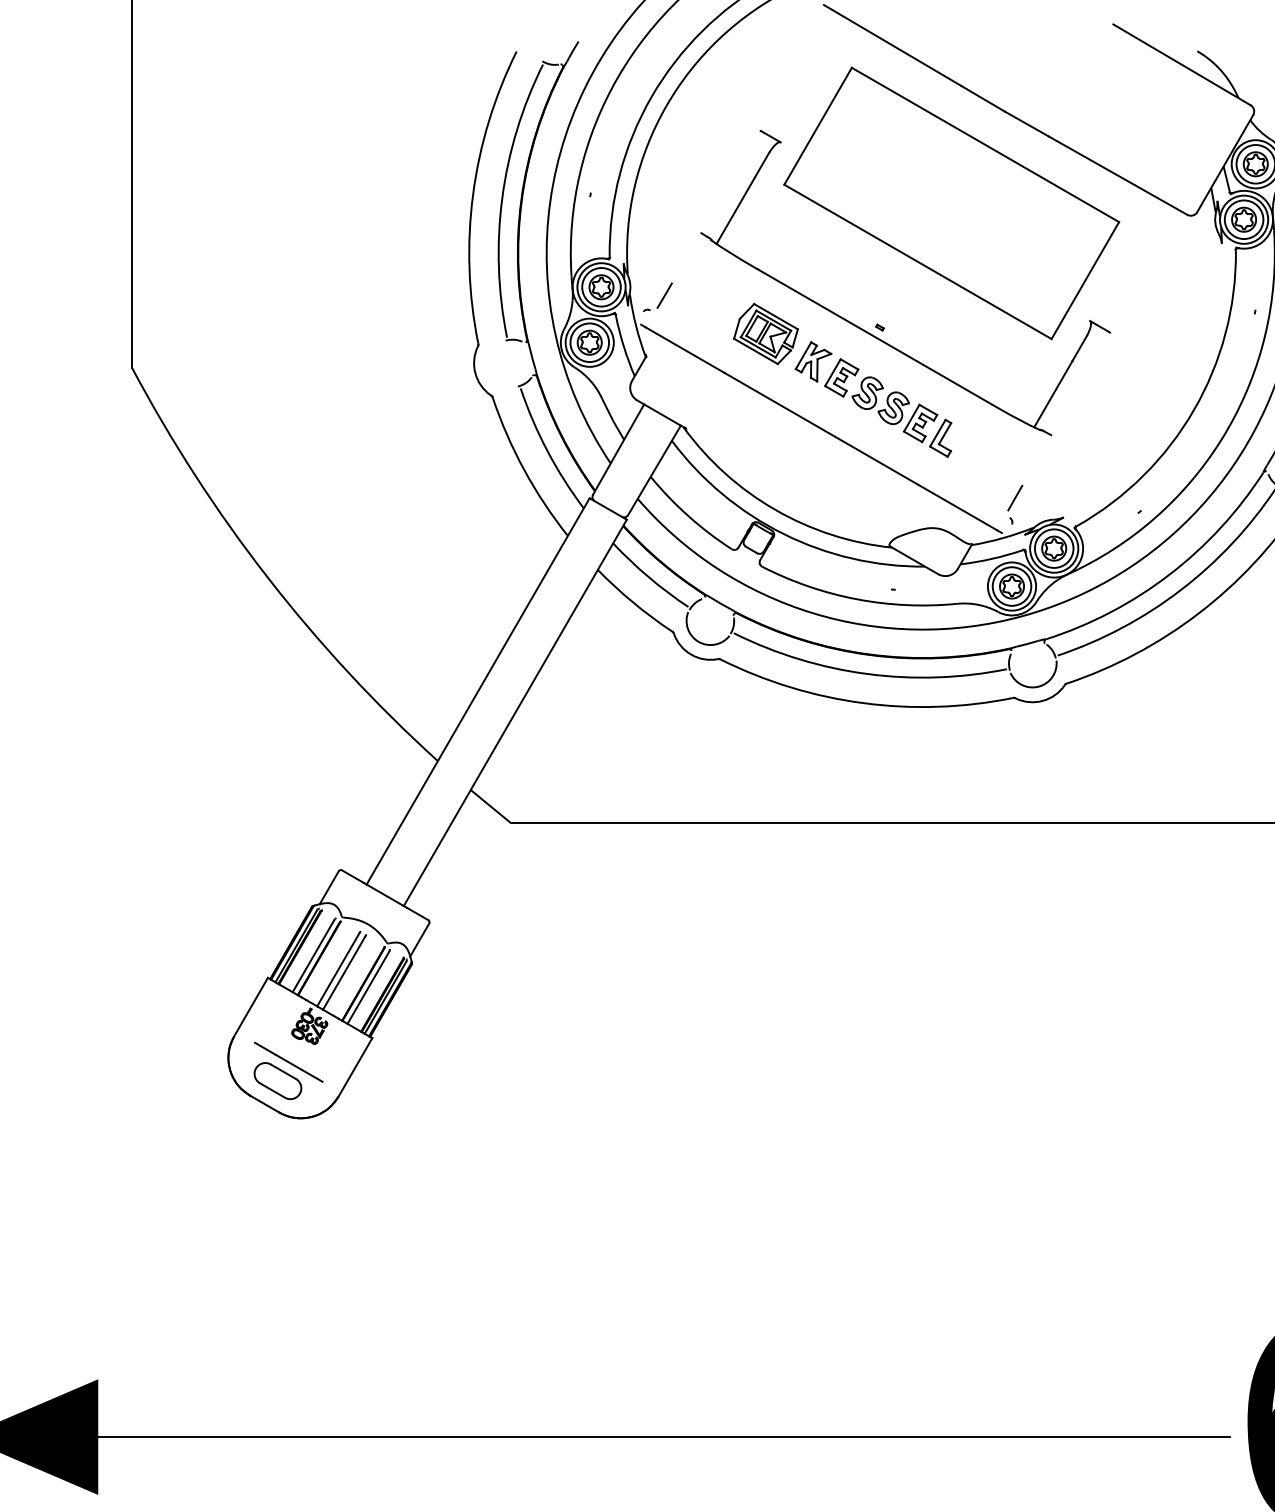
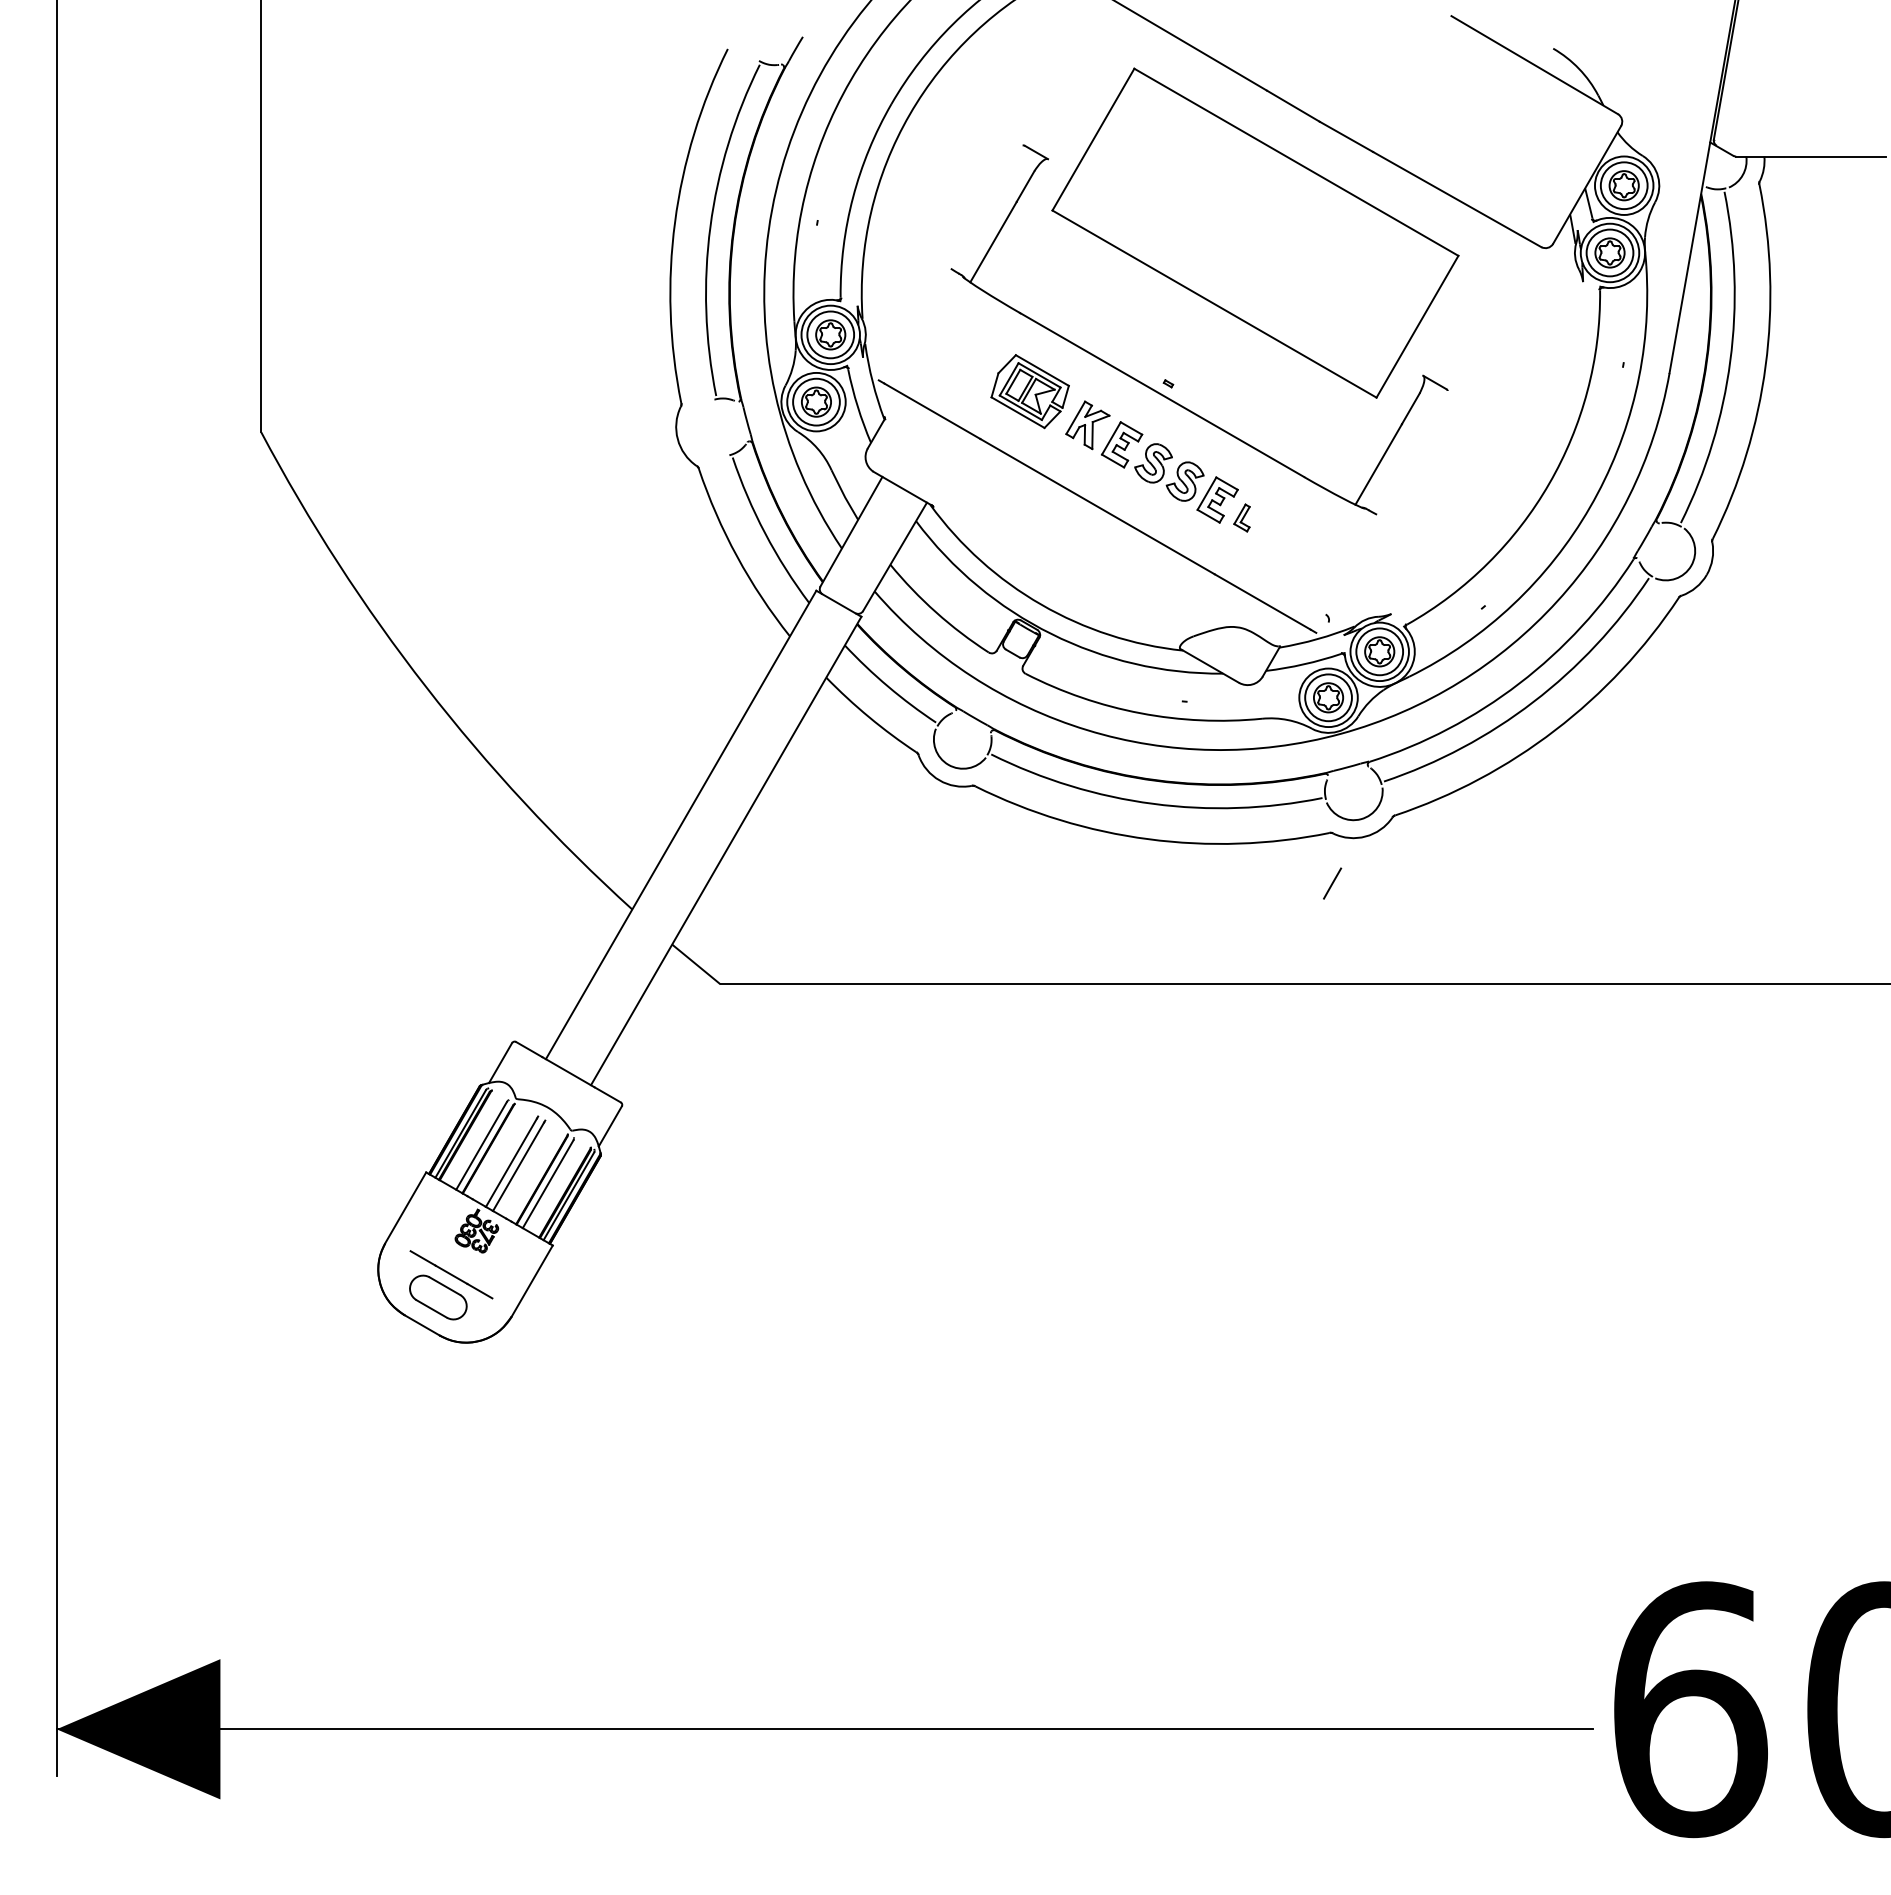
part: (658, 296) -> (899, 346), removed
part: (940, 437) -> (1241, 517), size x0.6
line: (1015, 498) -> (1332, 883), moved

